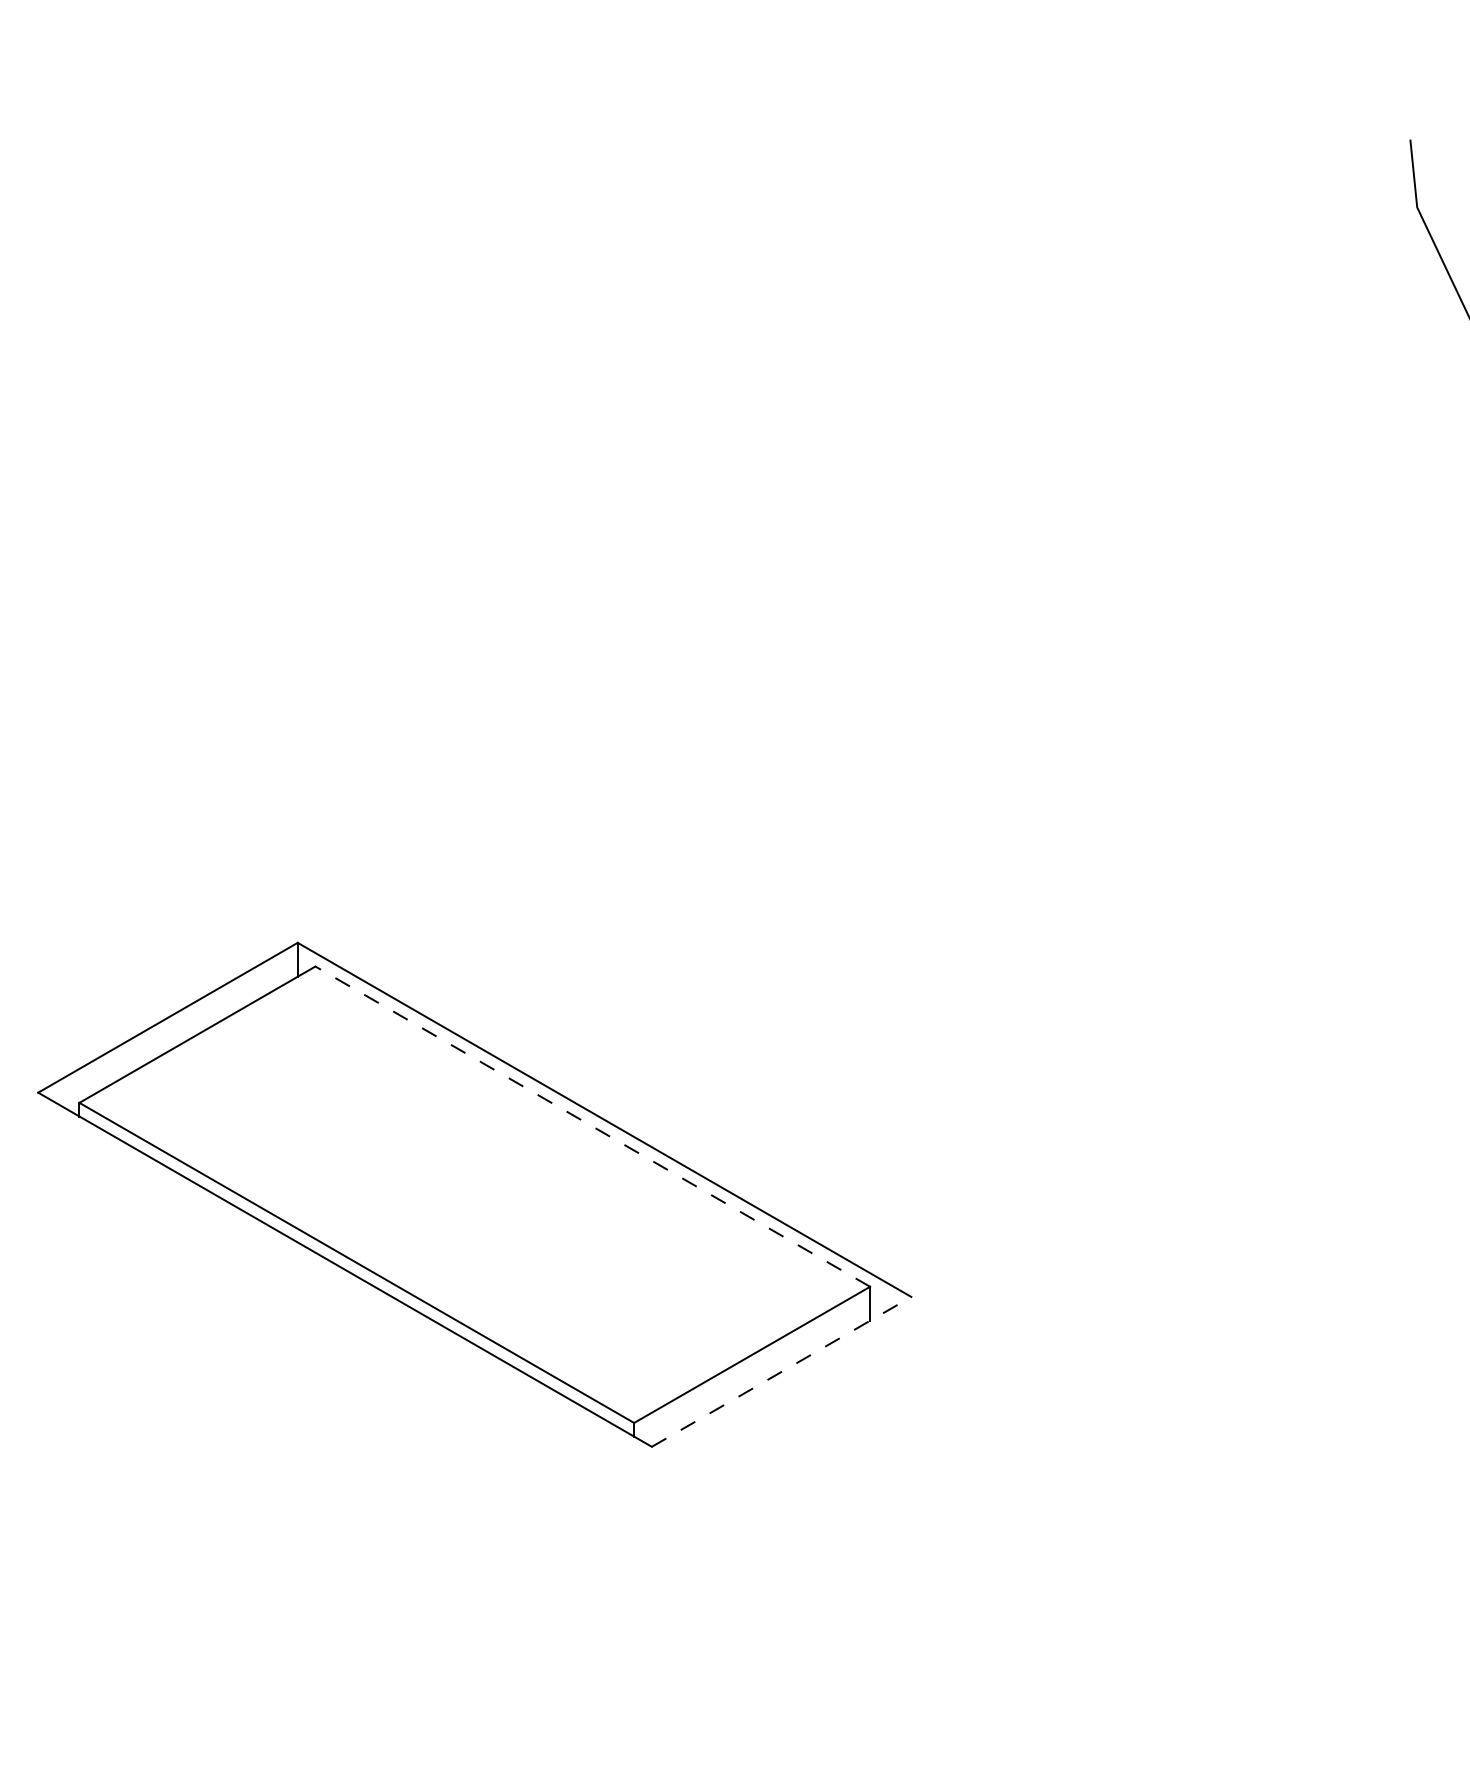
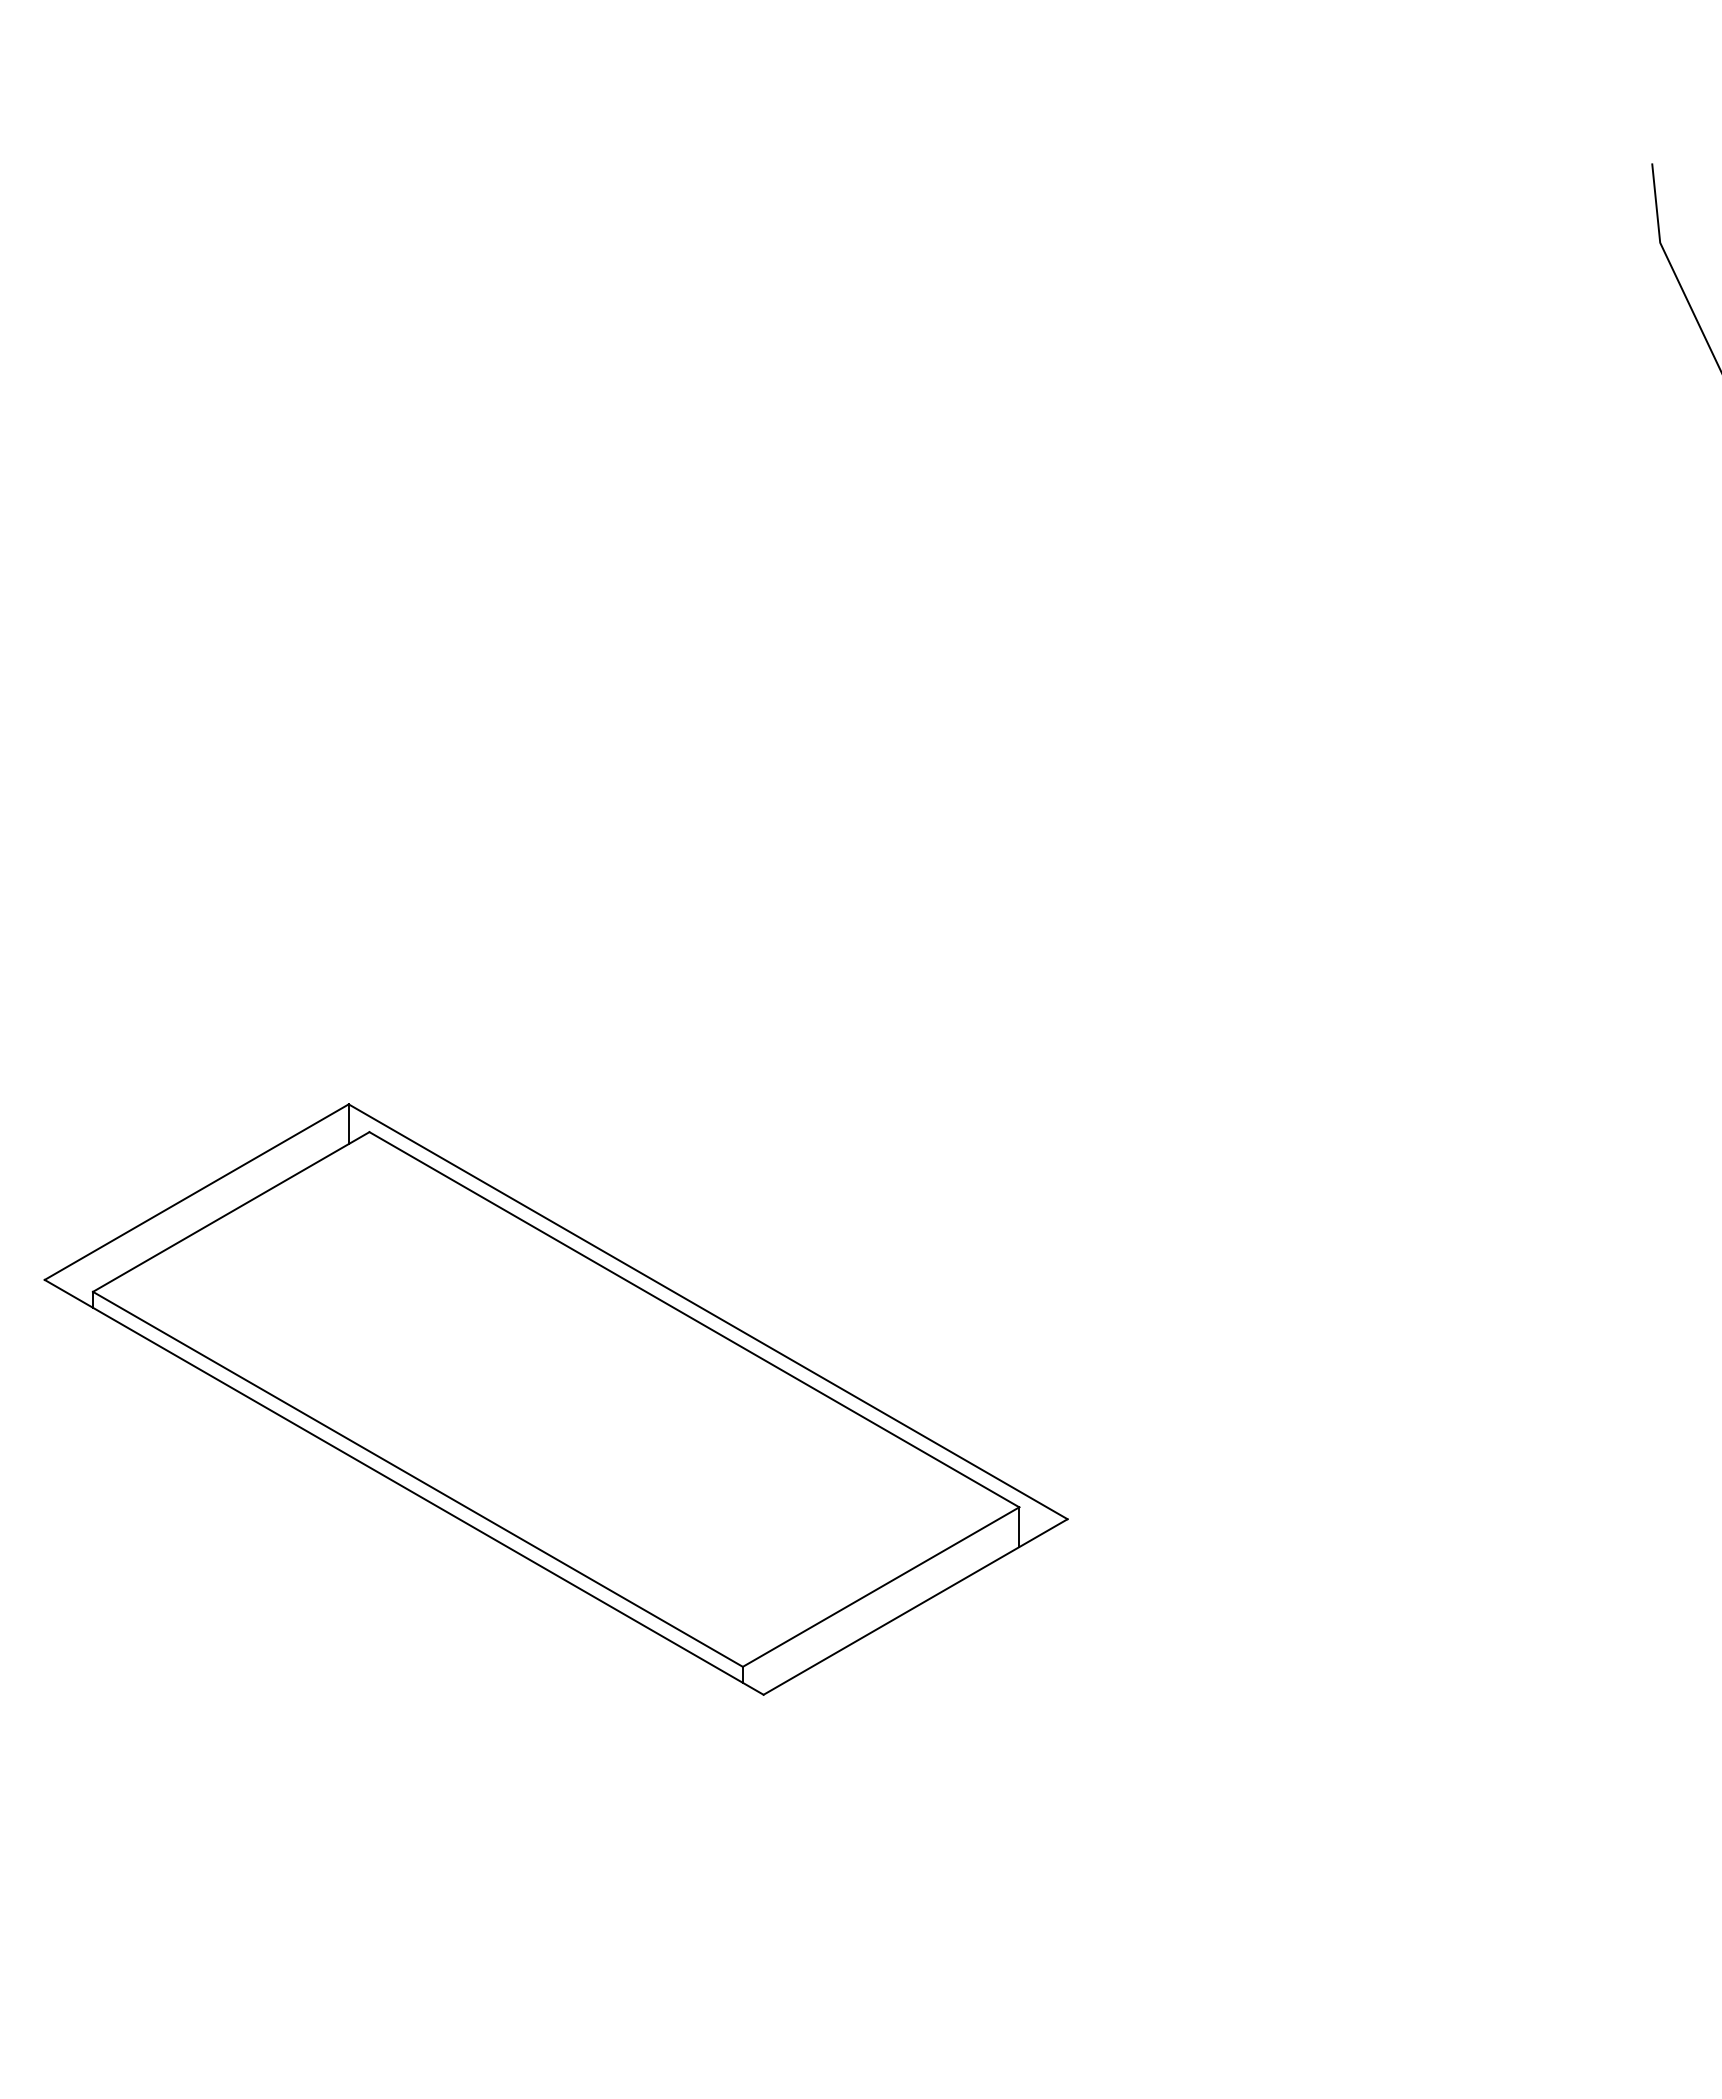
line: (592, 1126) -> (693, 1319), dashed -> solid
line: (781, 1372) -> (915, 1607), dashed -> solid

